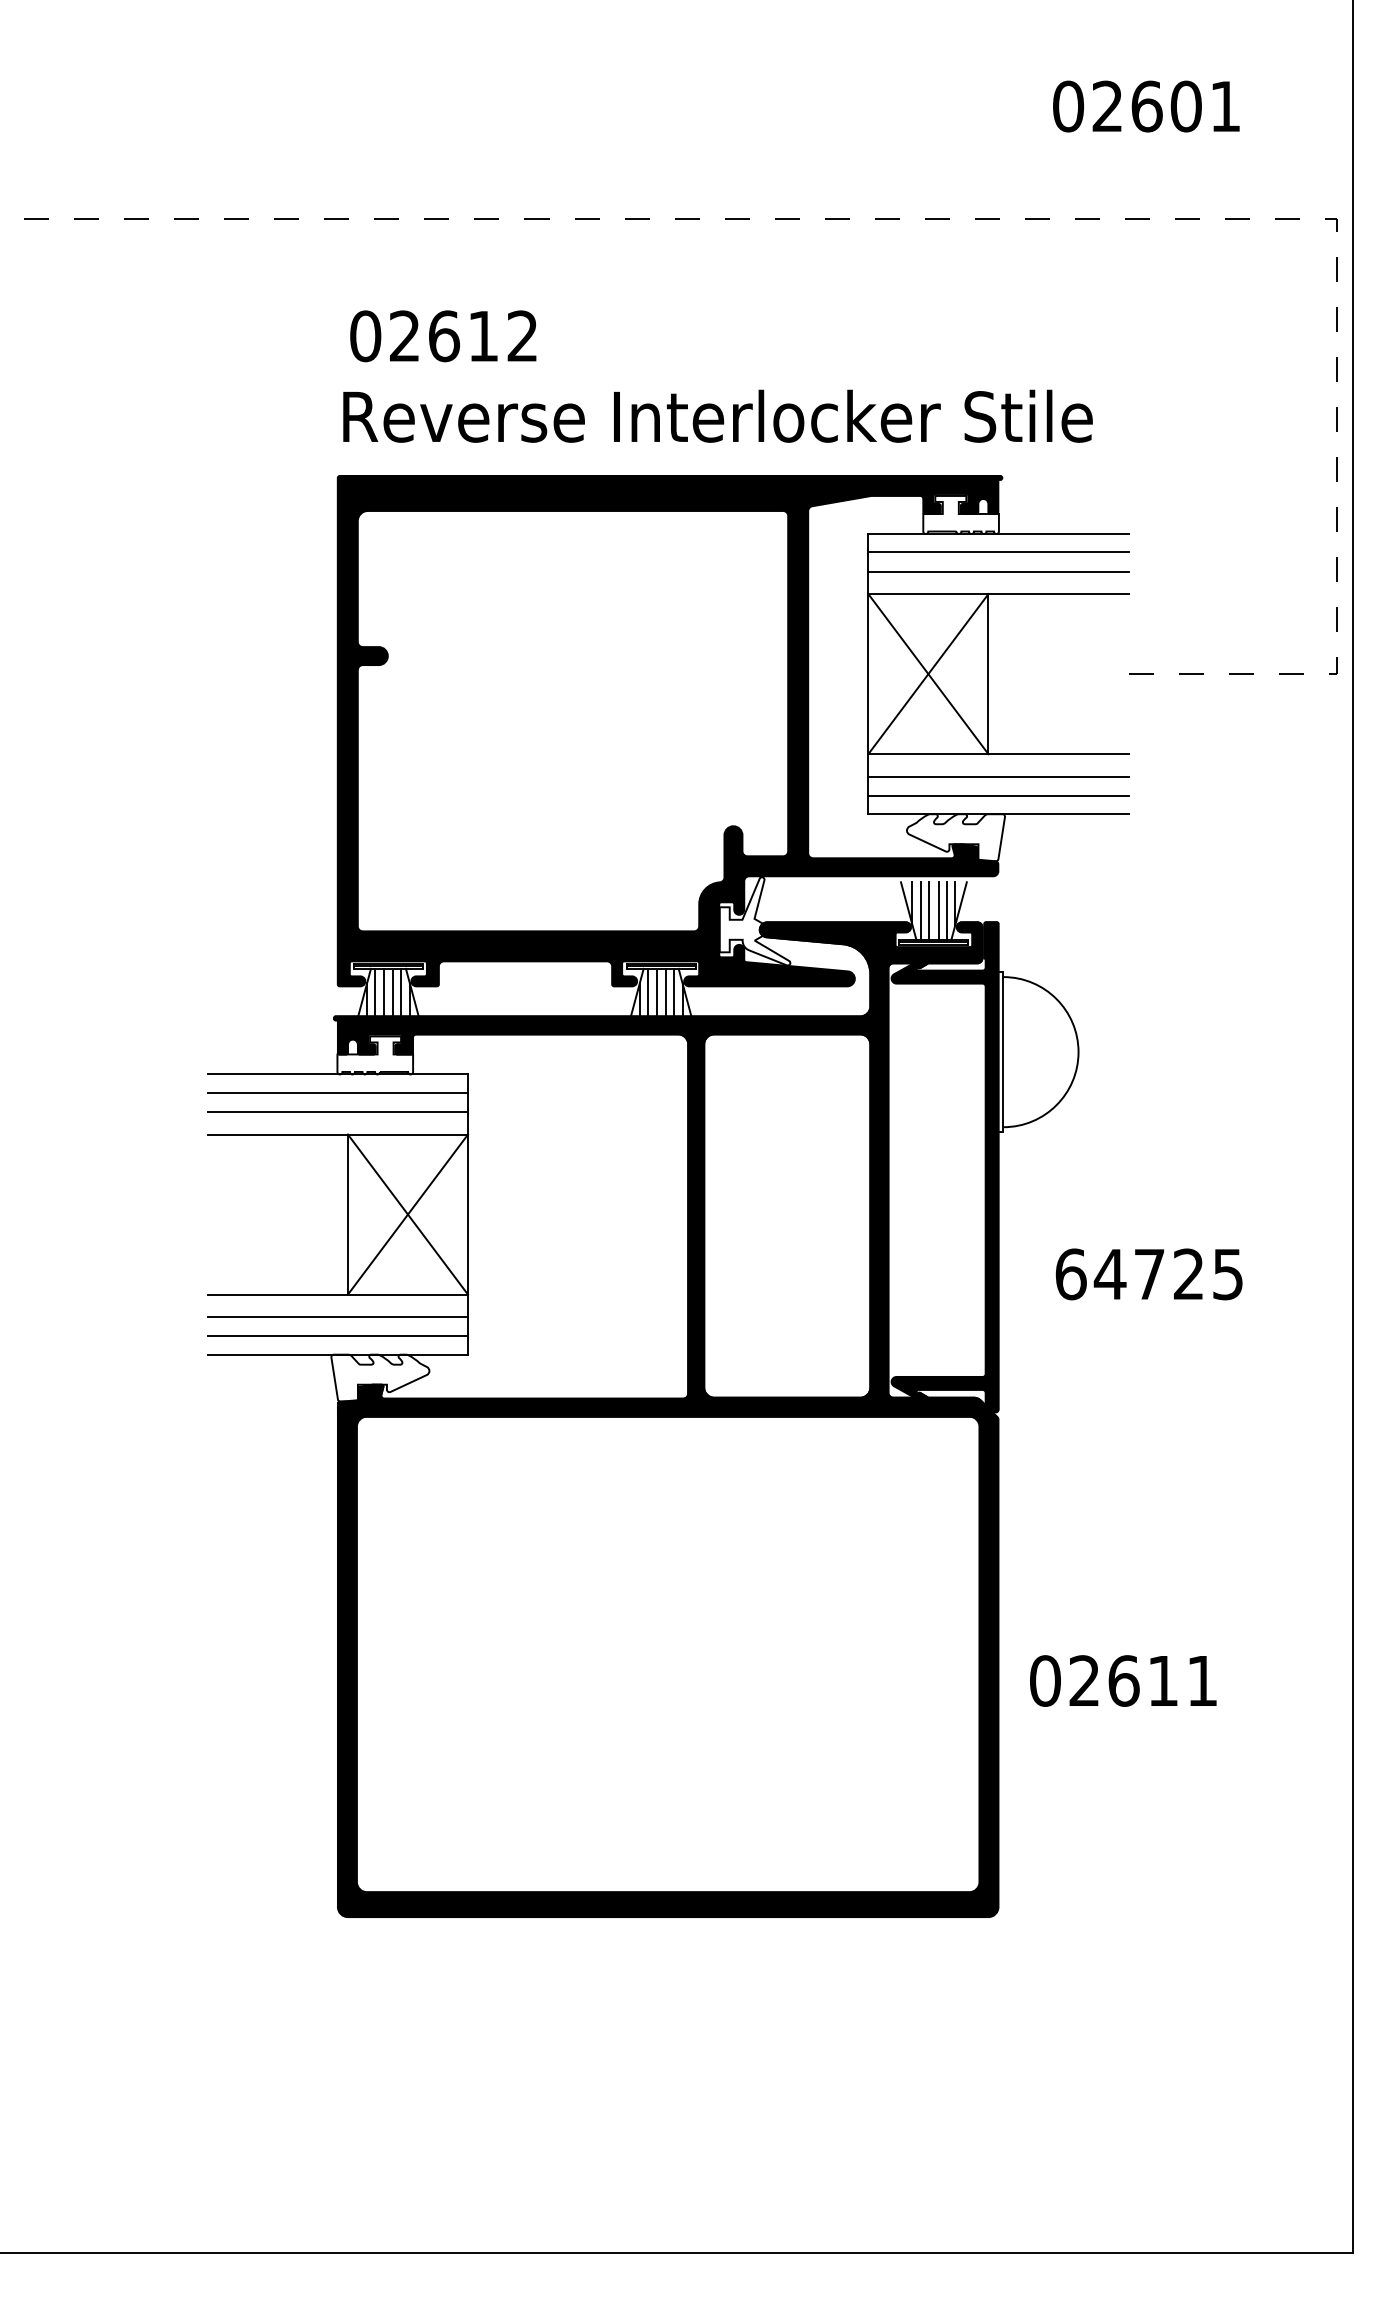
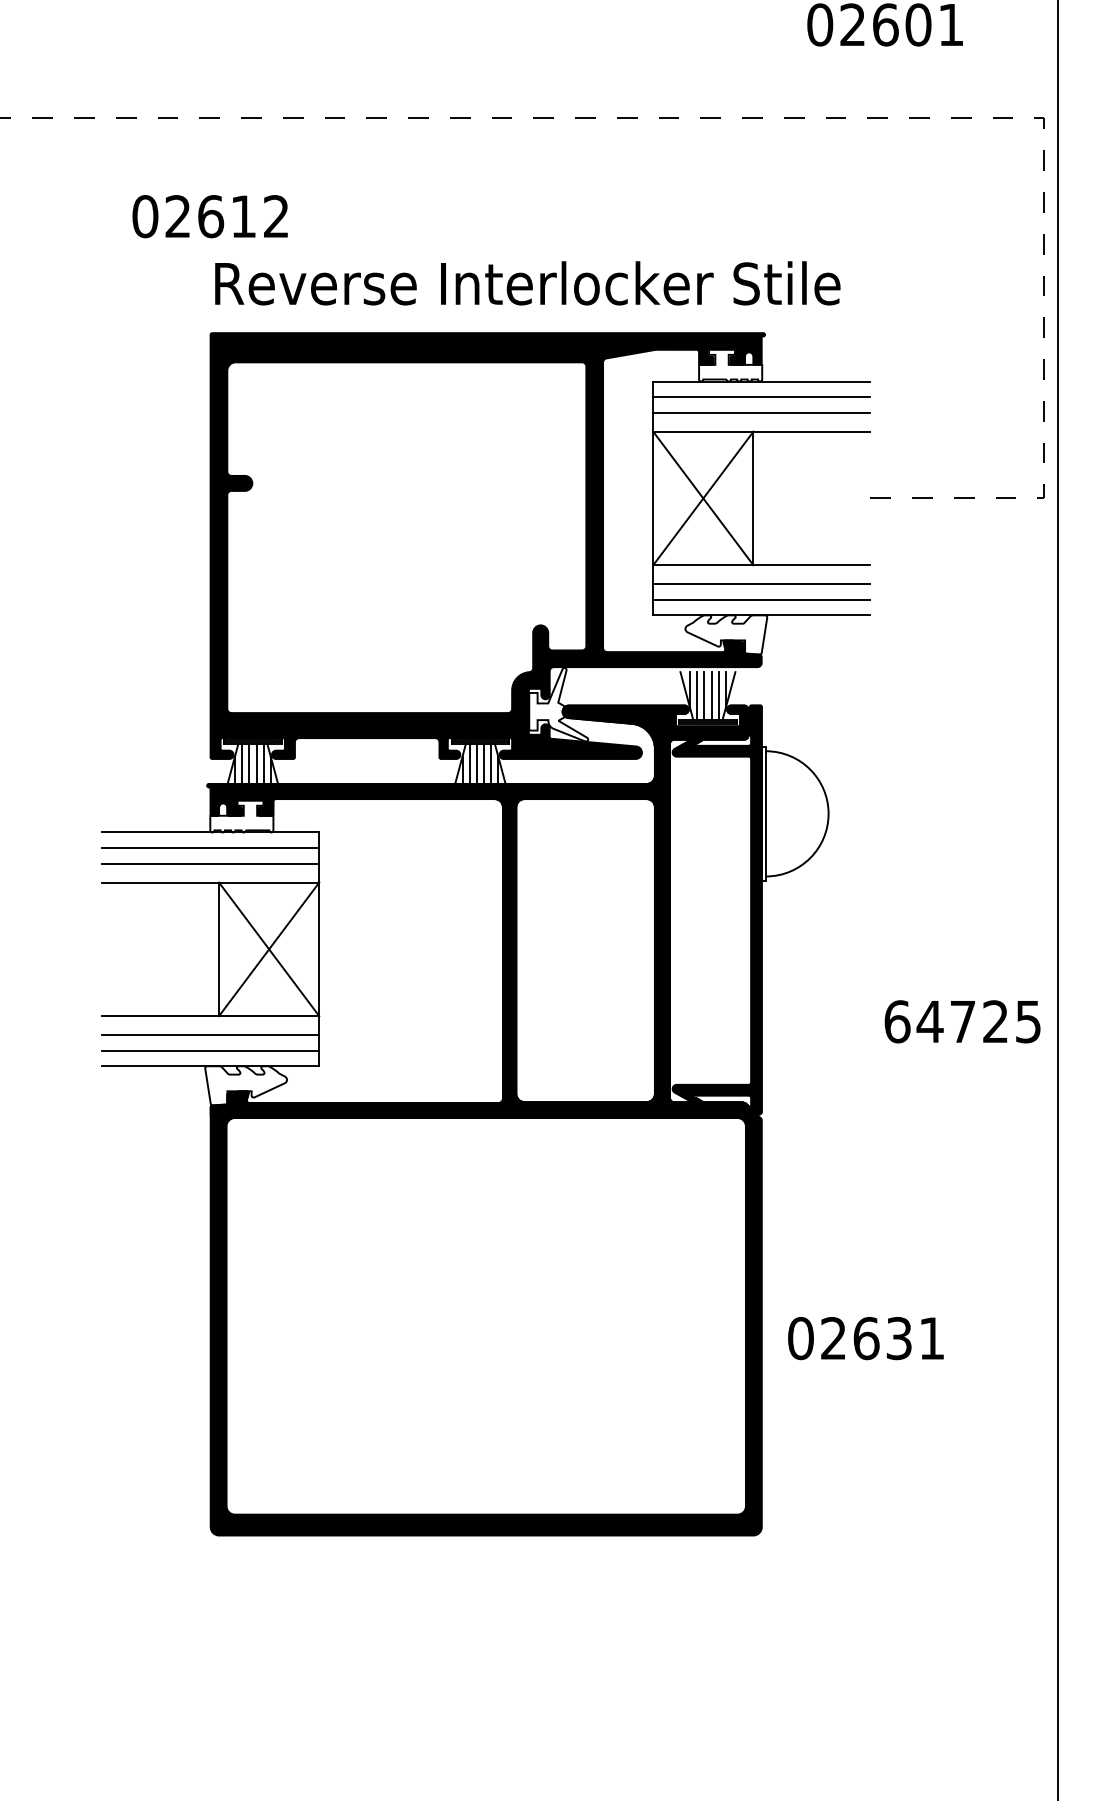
text: (443, 336) -> (210, 216), moved
text: (1148, 1274) -> (962, 1021), moved
text: (1162, 1680) -> (898, 1338), 02611 -> 02631

